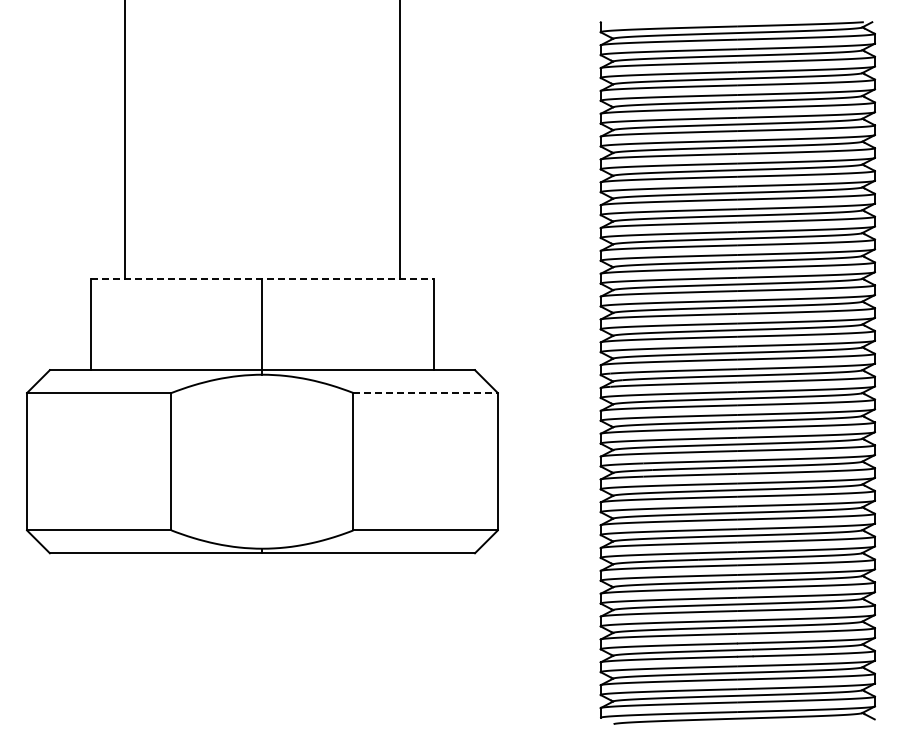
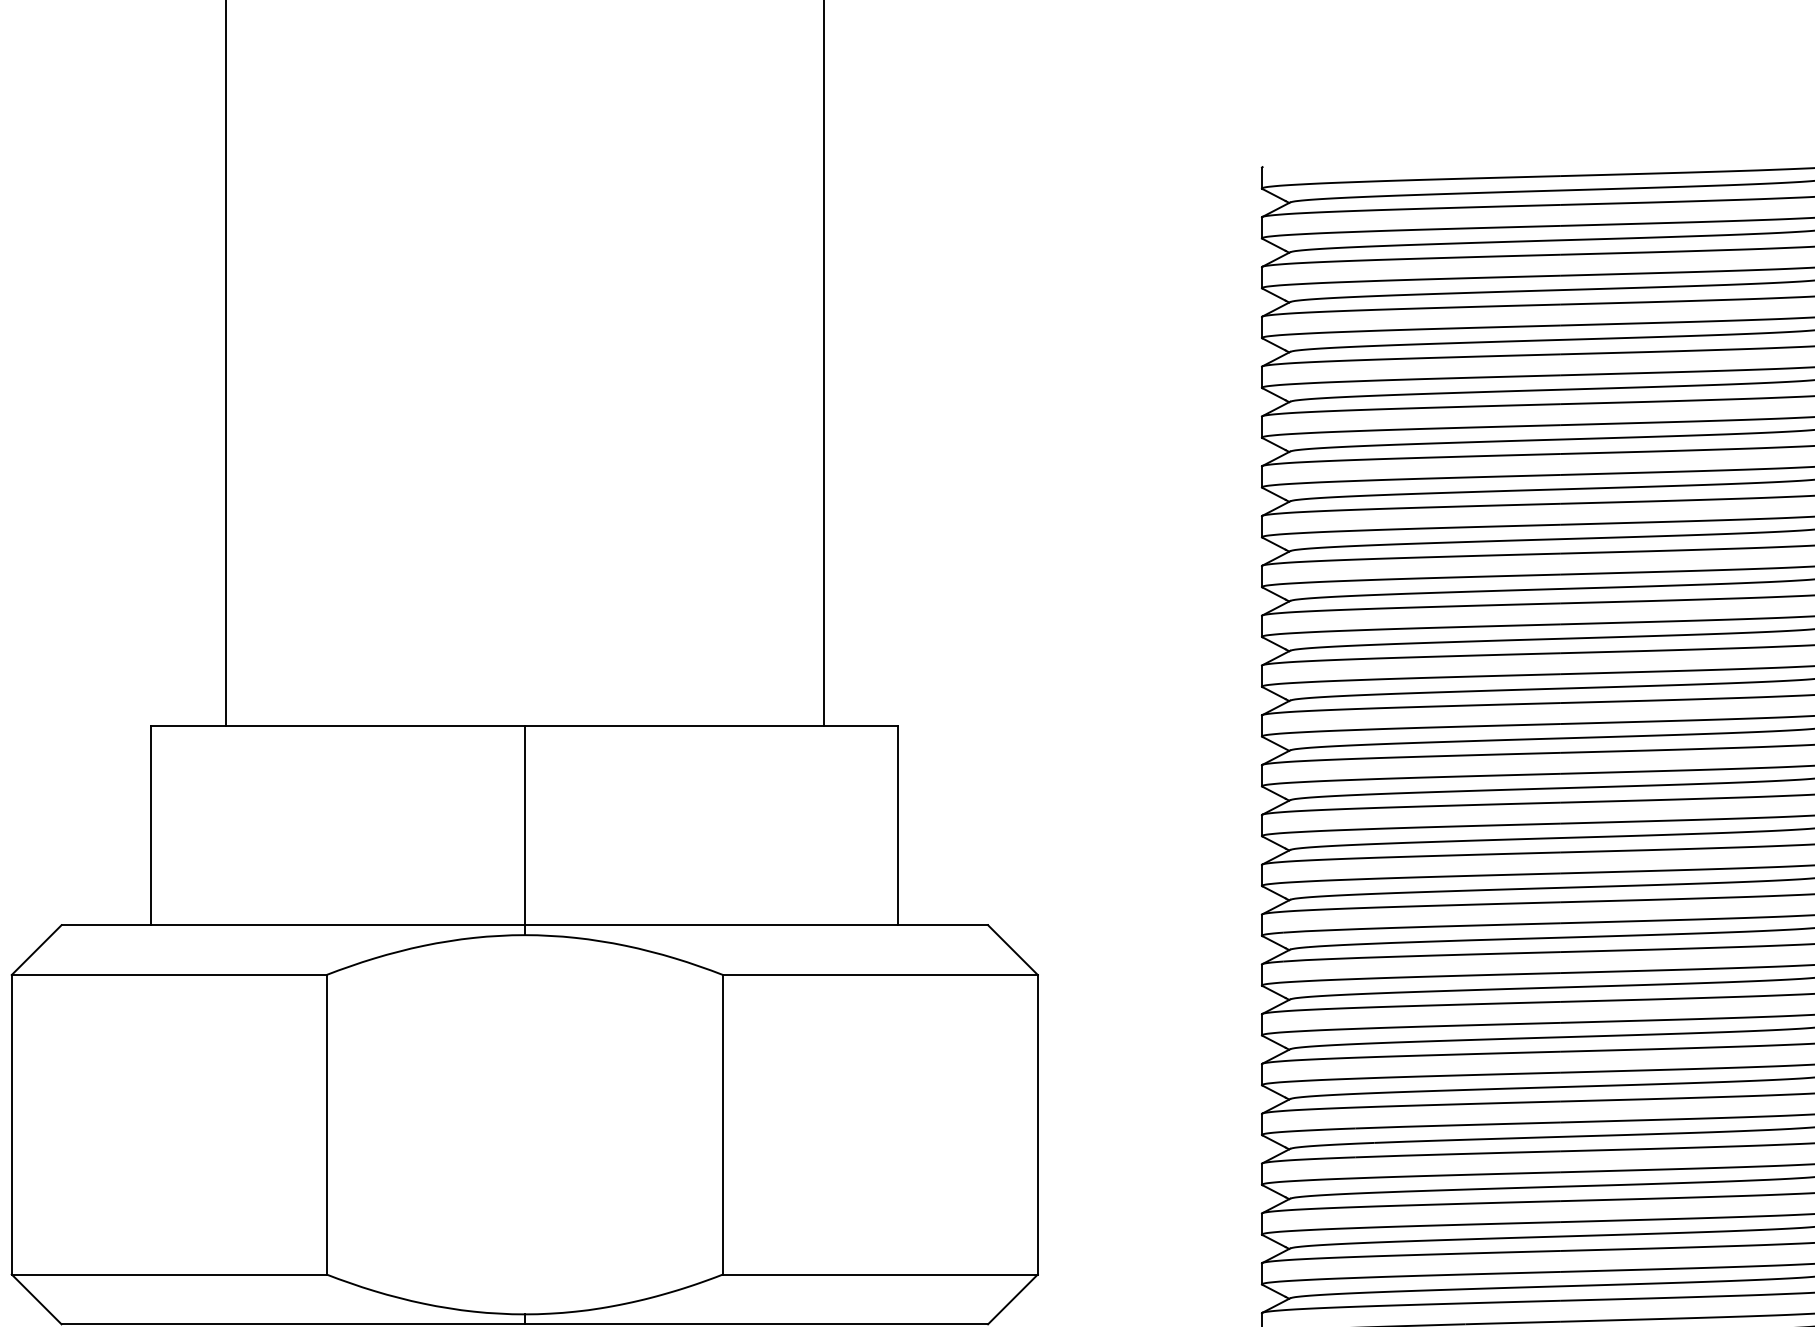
line: (262, 278) -> (524, 725), dashed -> solid
line: (426, 393) -> (882, 976), dashed -> solid

